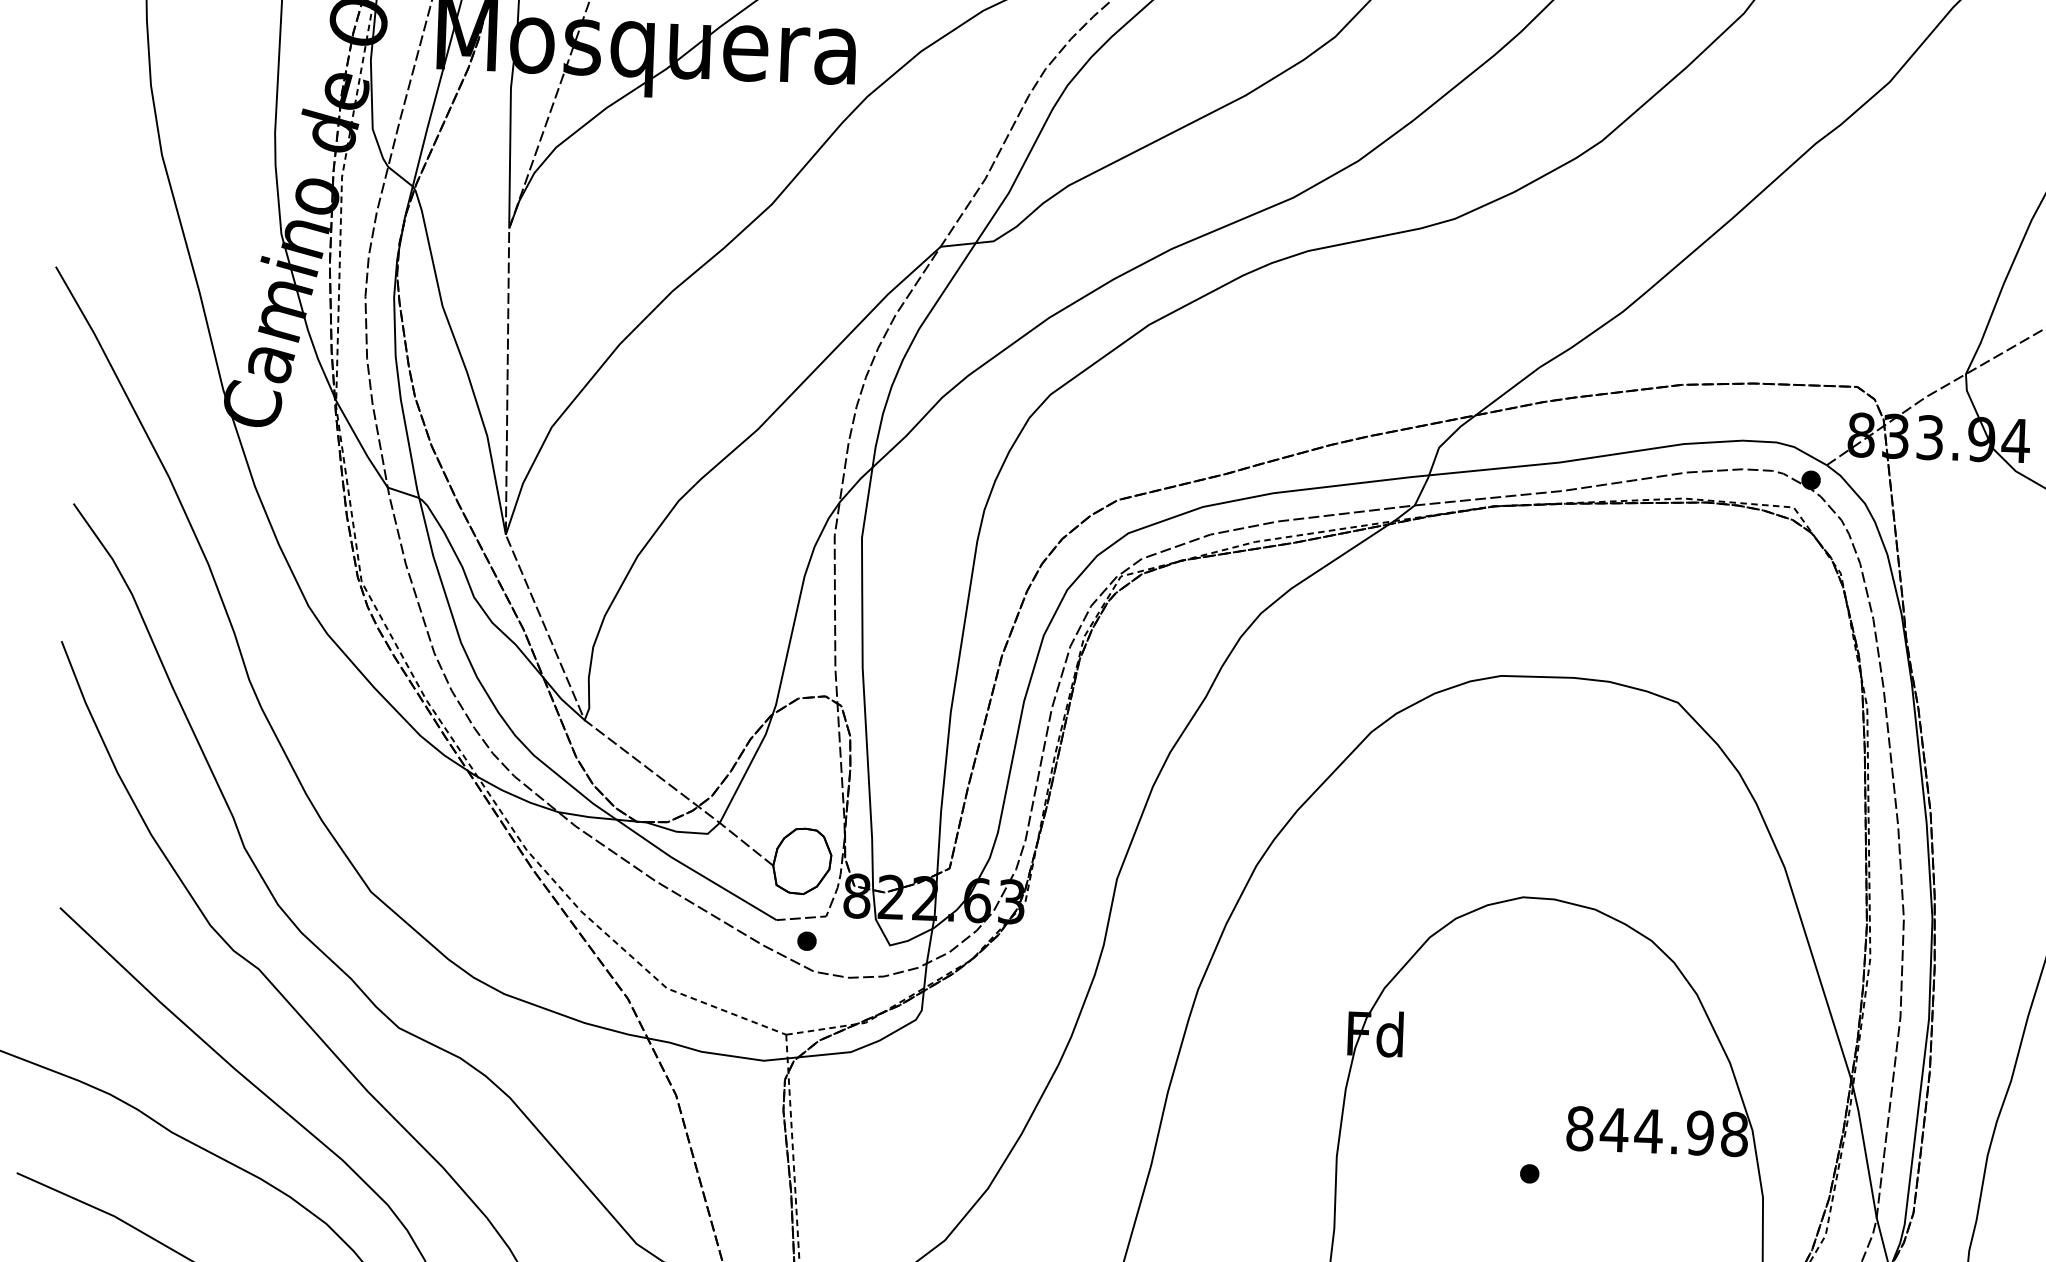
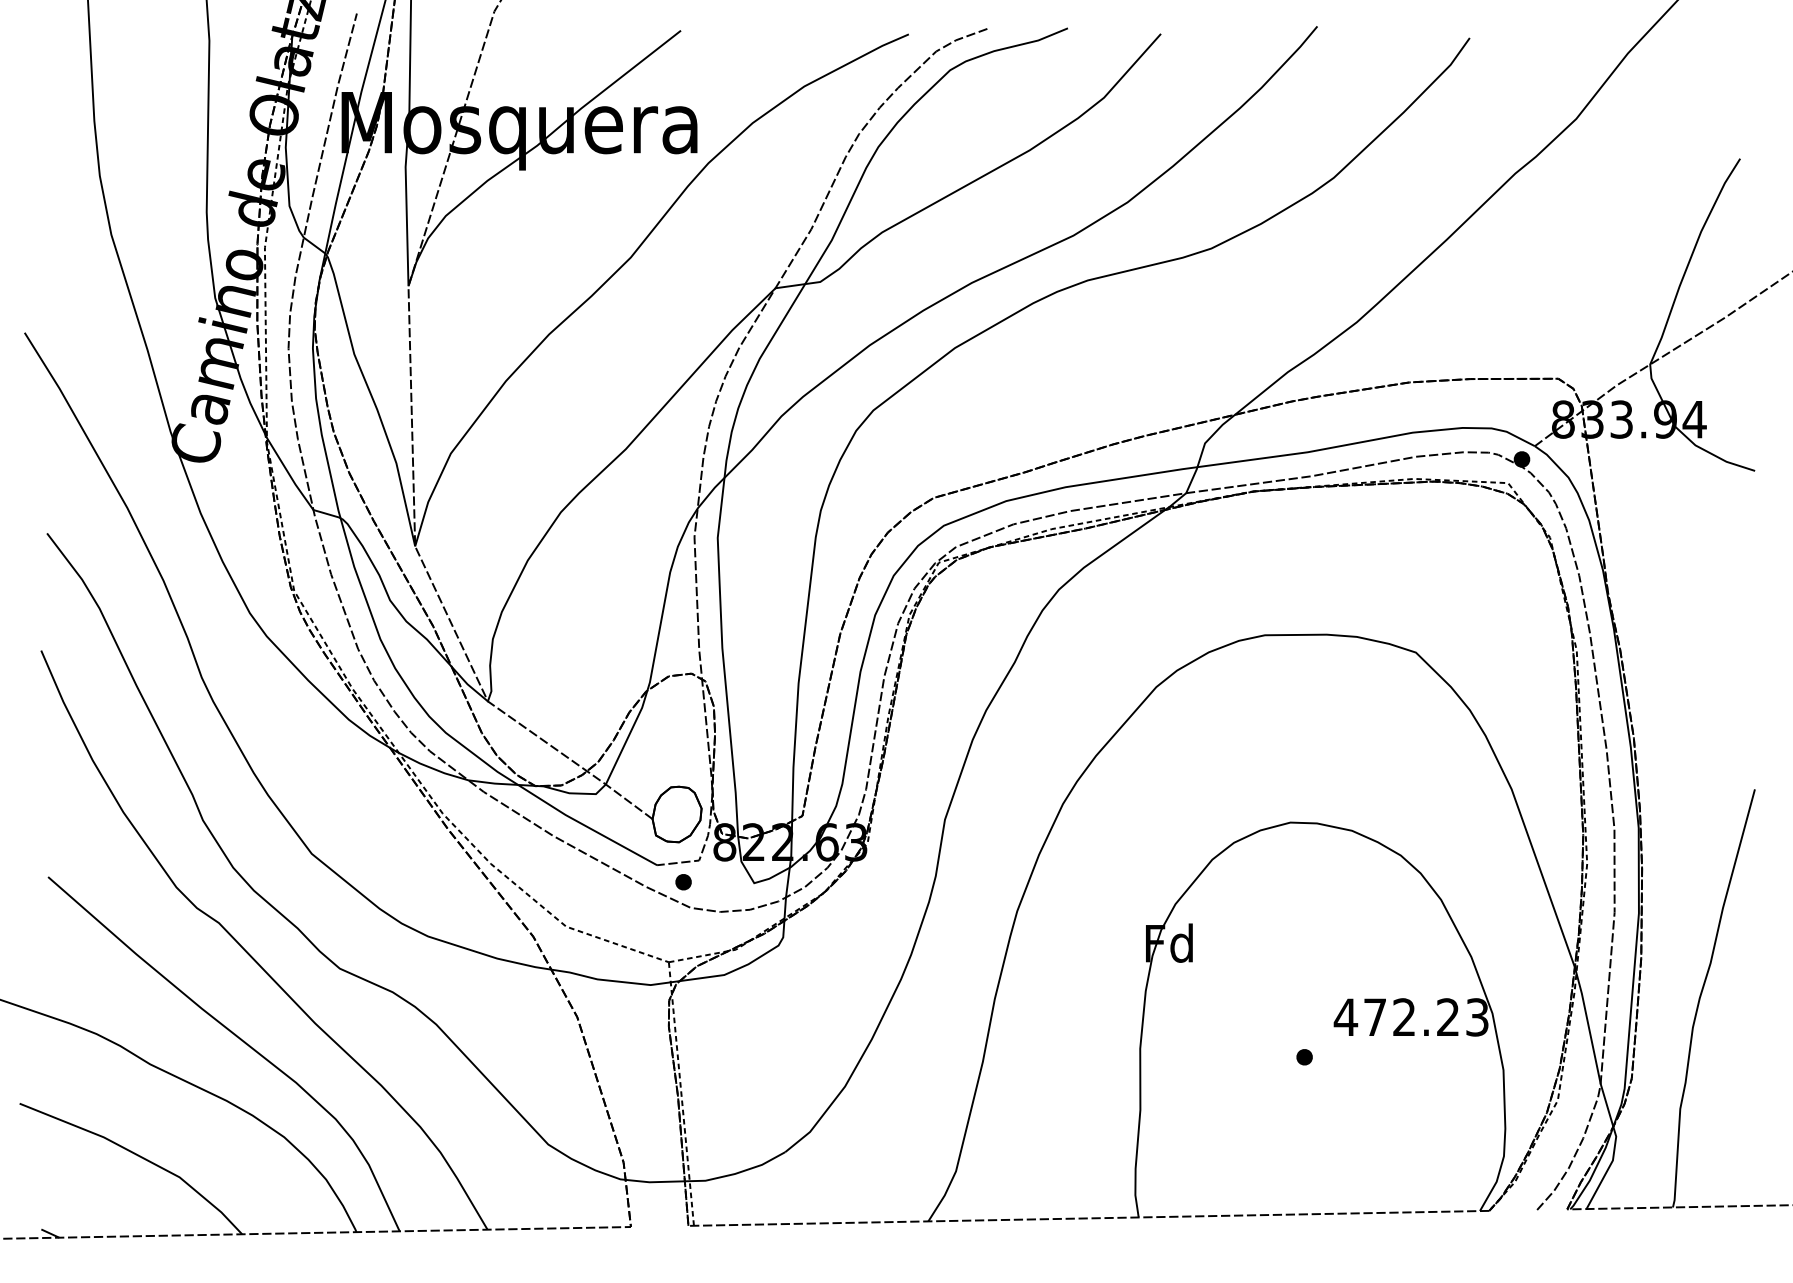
text: (1655, 1131) -> (1410, 1017), 844.98 -> 472.23

